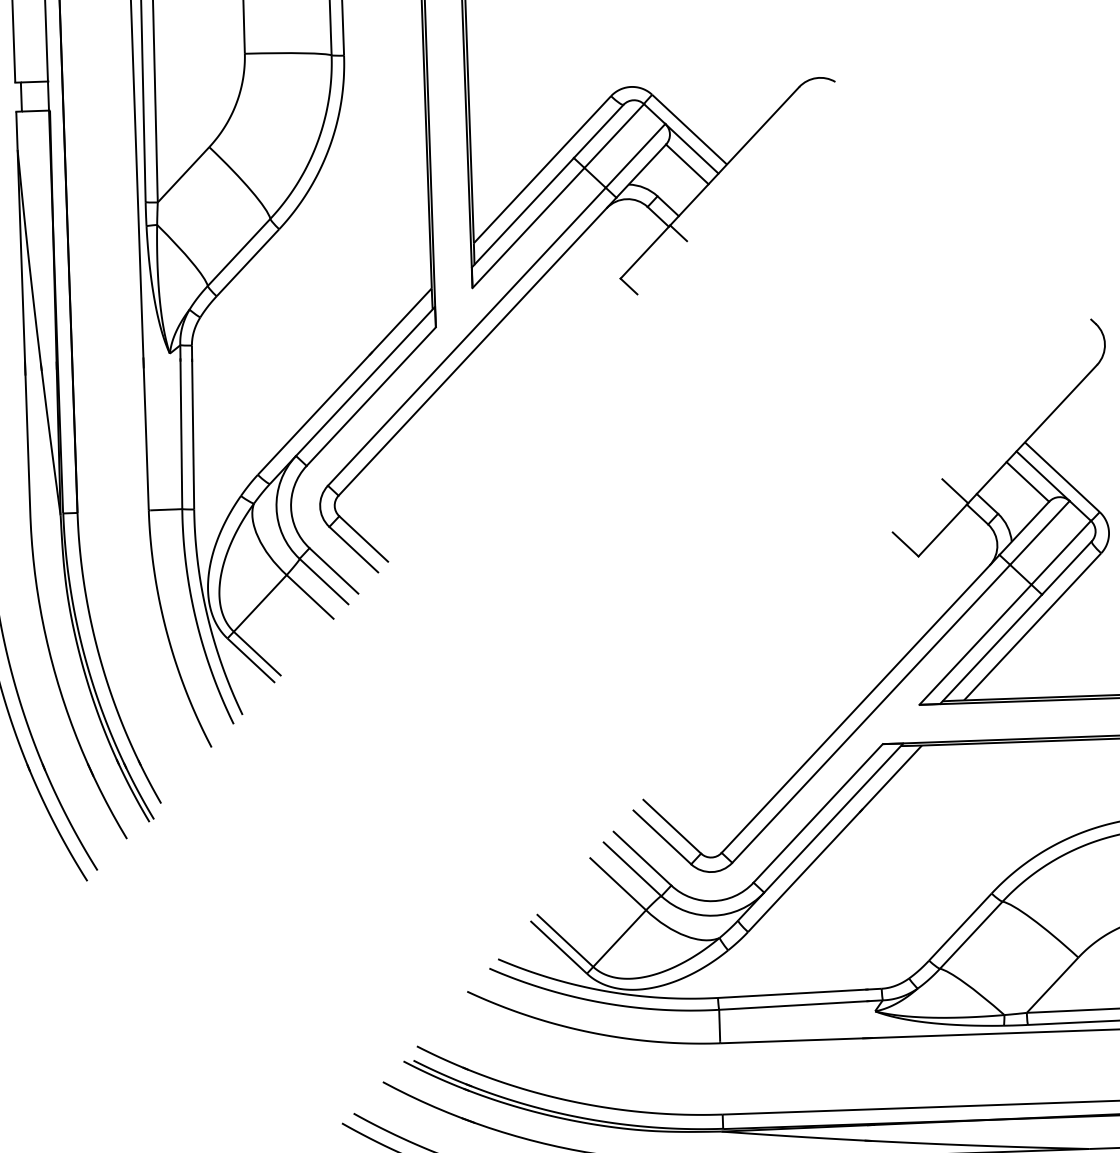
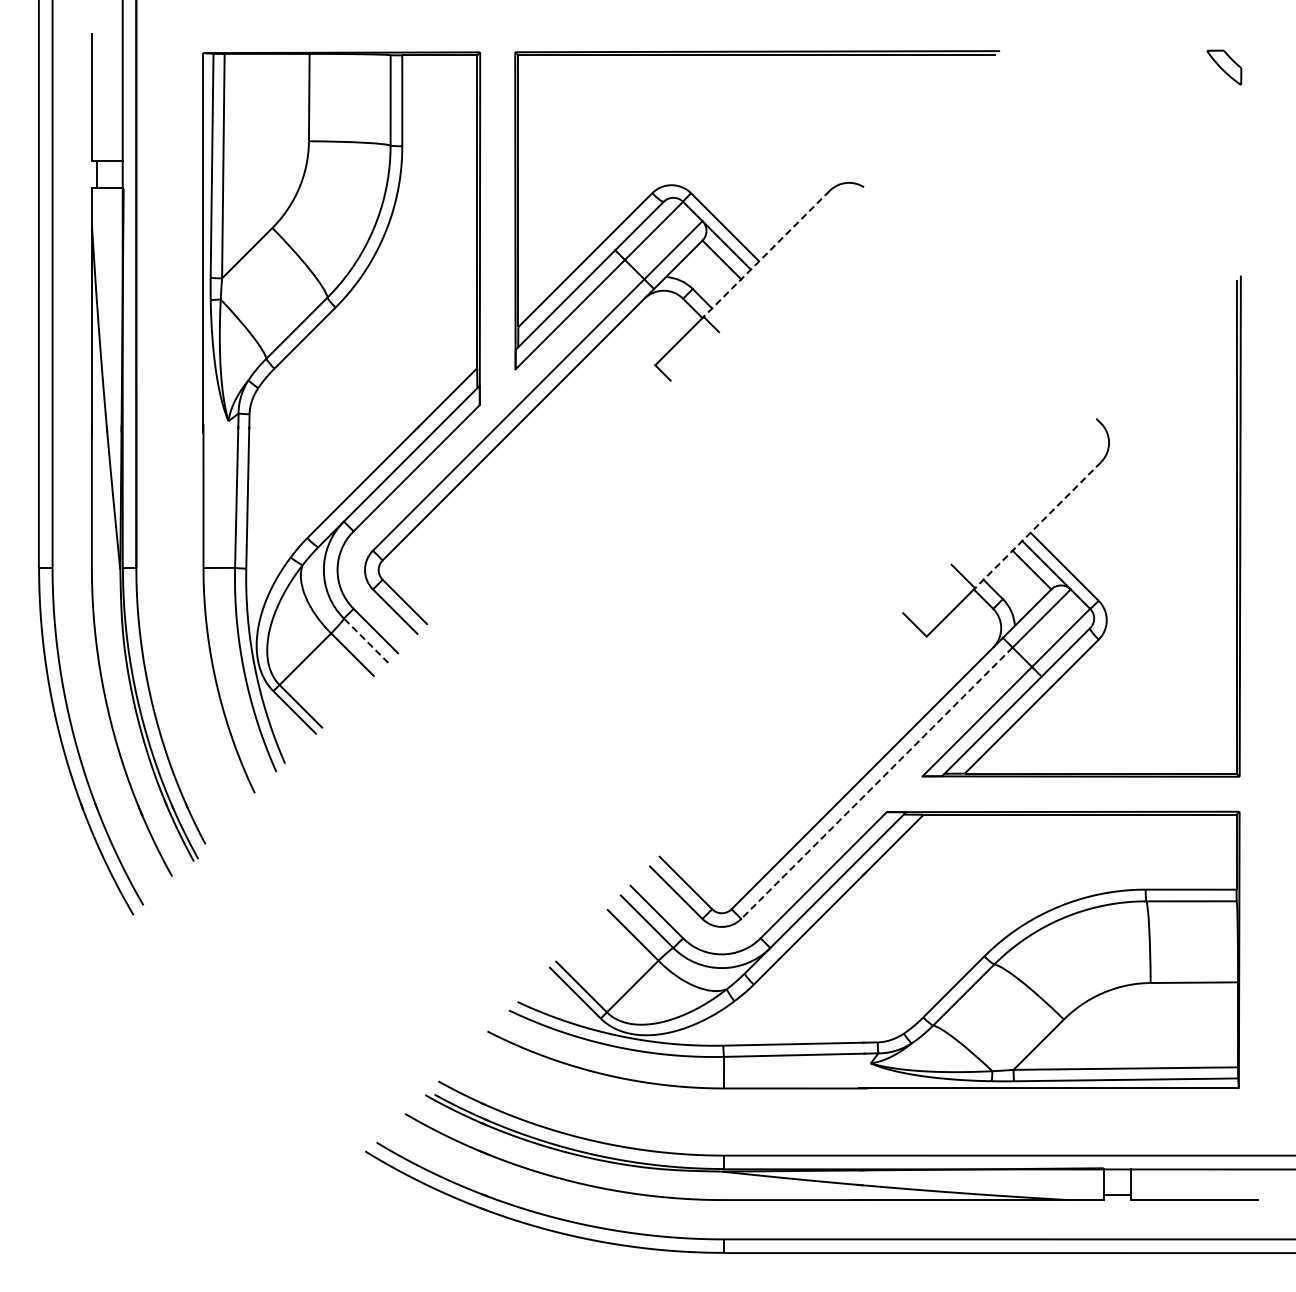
line: (734, 156) -> (766, 254), solid -> dashed
line: (1032, 434) -> (1037, 525), solid -> dashed
line: (323, 581) -> (365, 640), solid -> dashed
line: (870, 714) -> (876, 783), solid -> dashed

